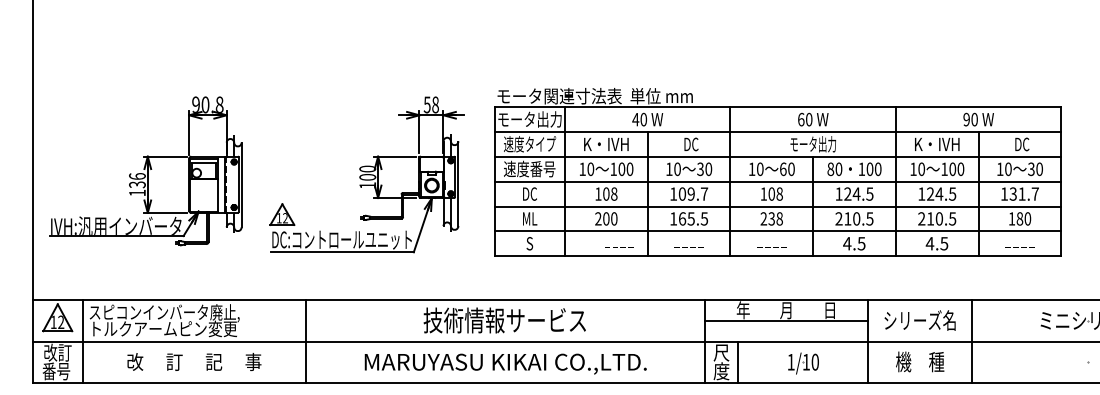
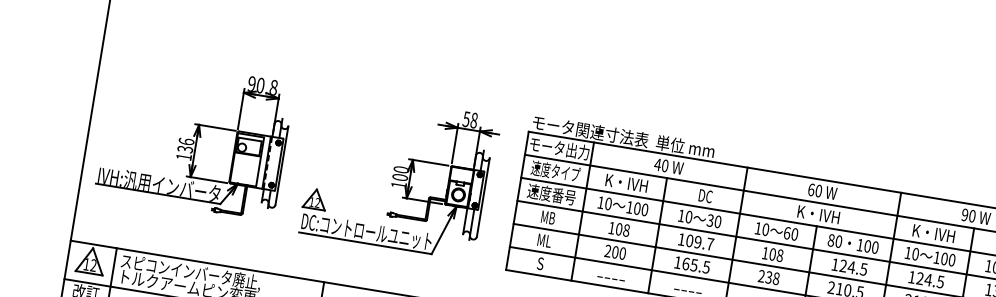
text: (813, 144) -> (819, 214), モータ出力 -> K・IVH
text: (530, 193) -> (548, 217), DC -> MB
text: (619, 247) -> (611, 278), moved

